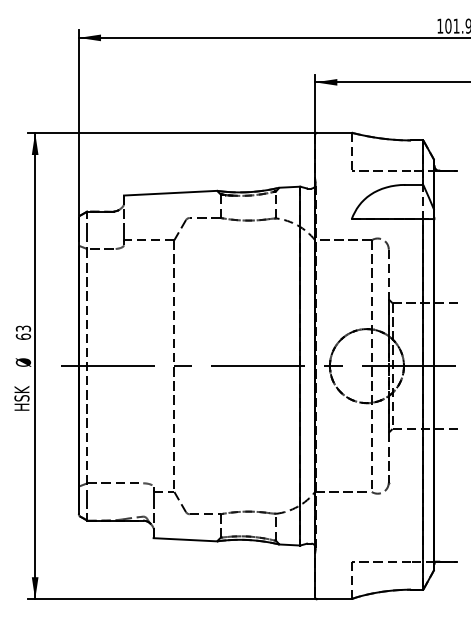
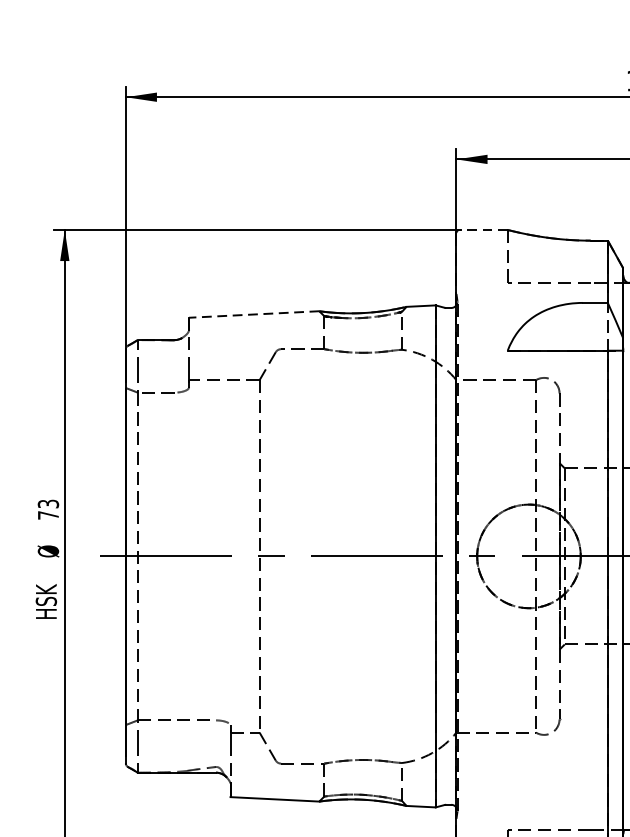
line: (334, 132) -> (483, 229), solid -> dashed
line: (170, 193) -> (254, 314), solid -> dashed
text: (23, 336) -> (48, 514), 63 -> 73

